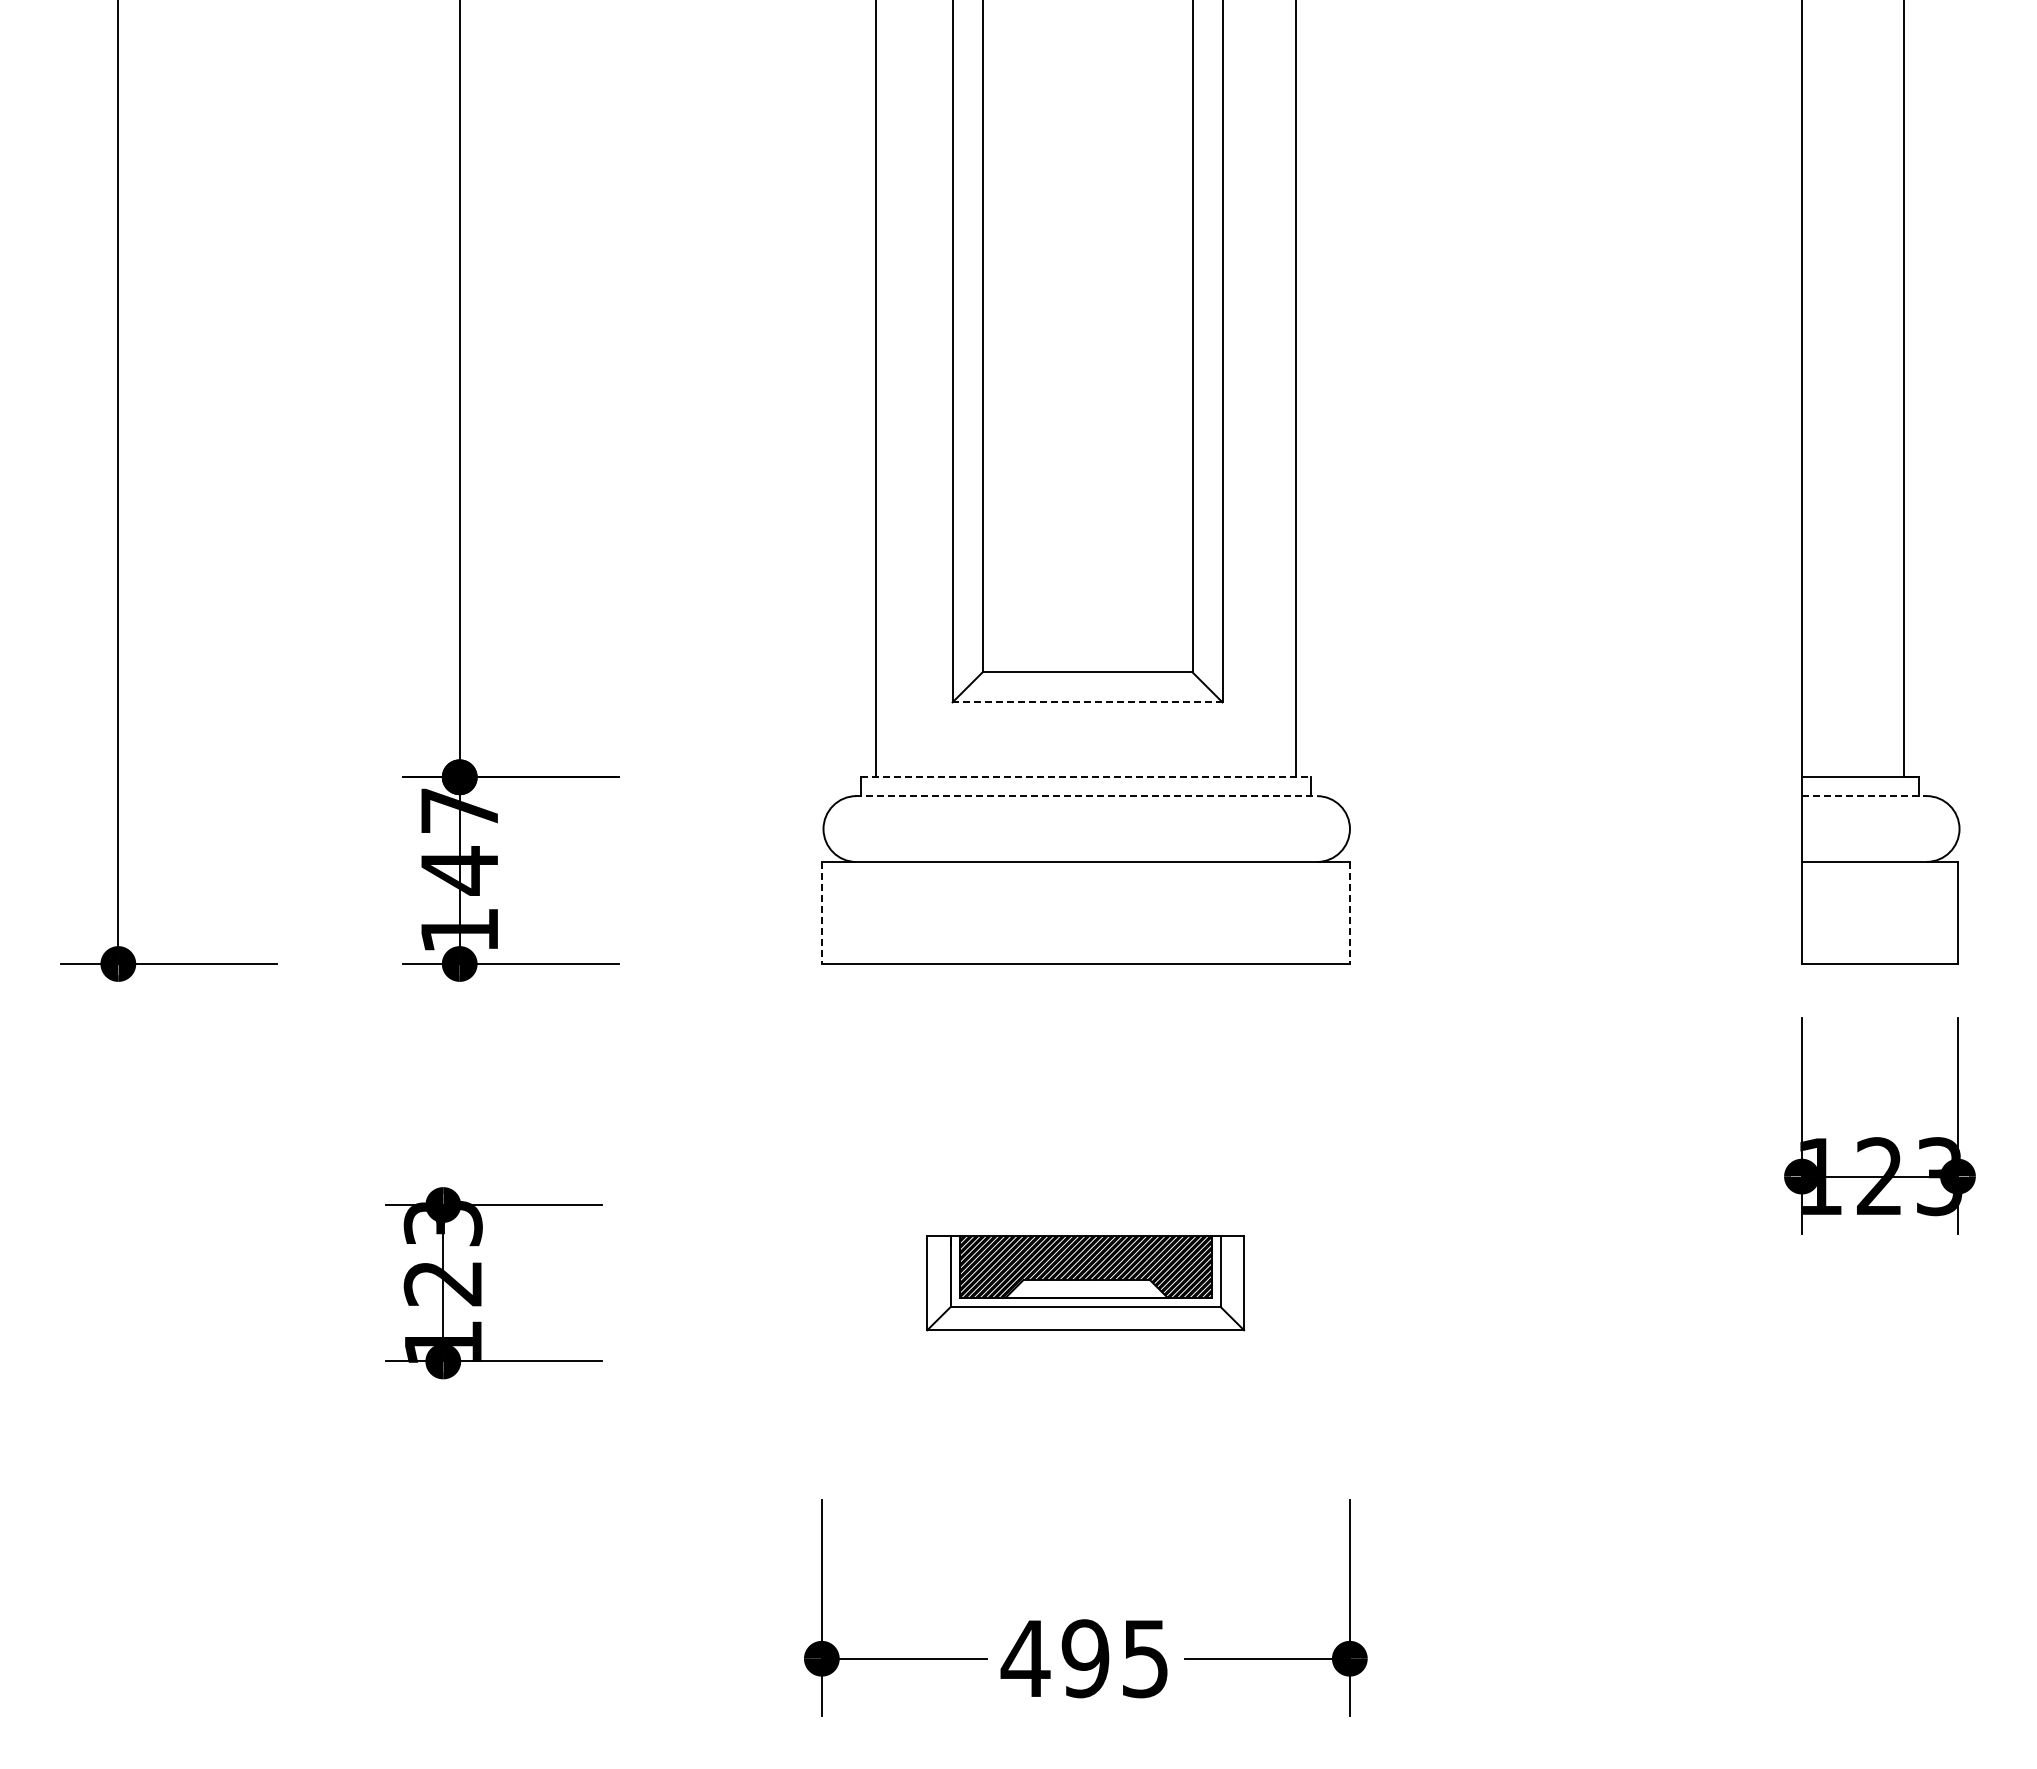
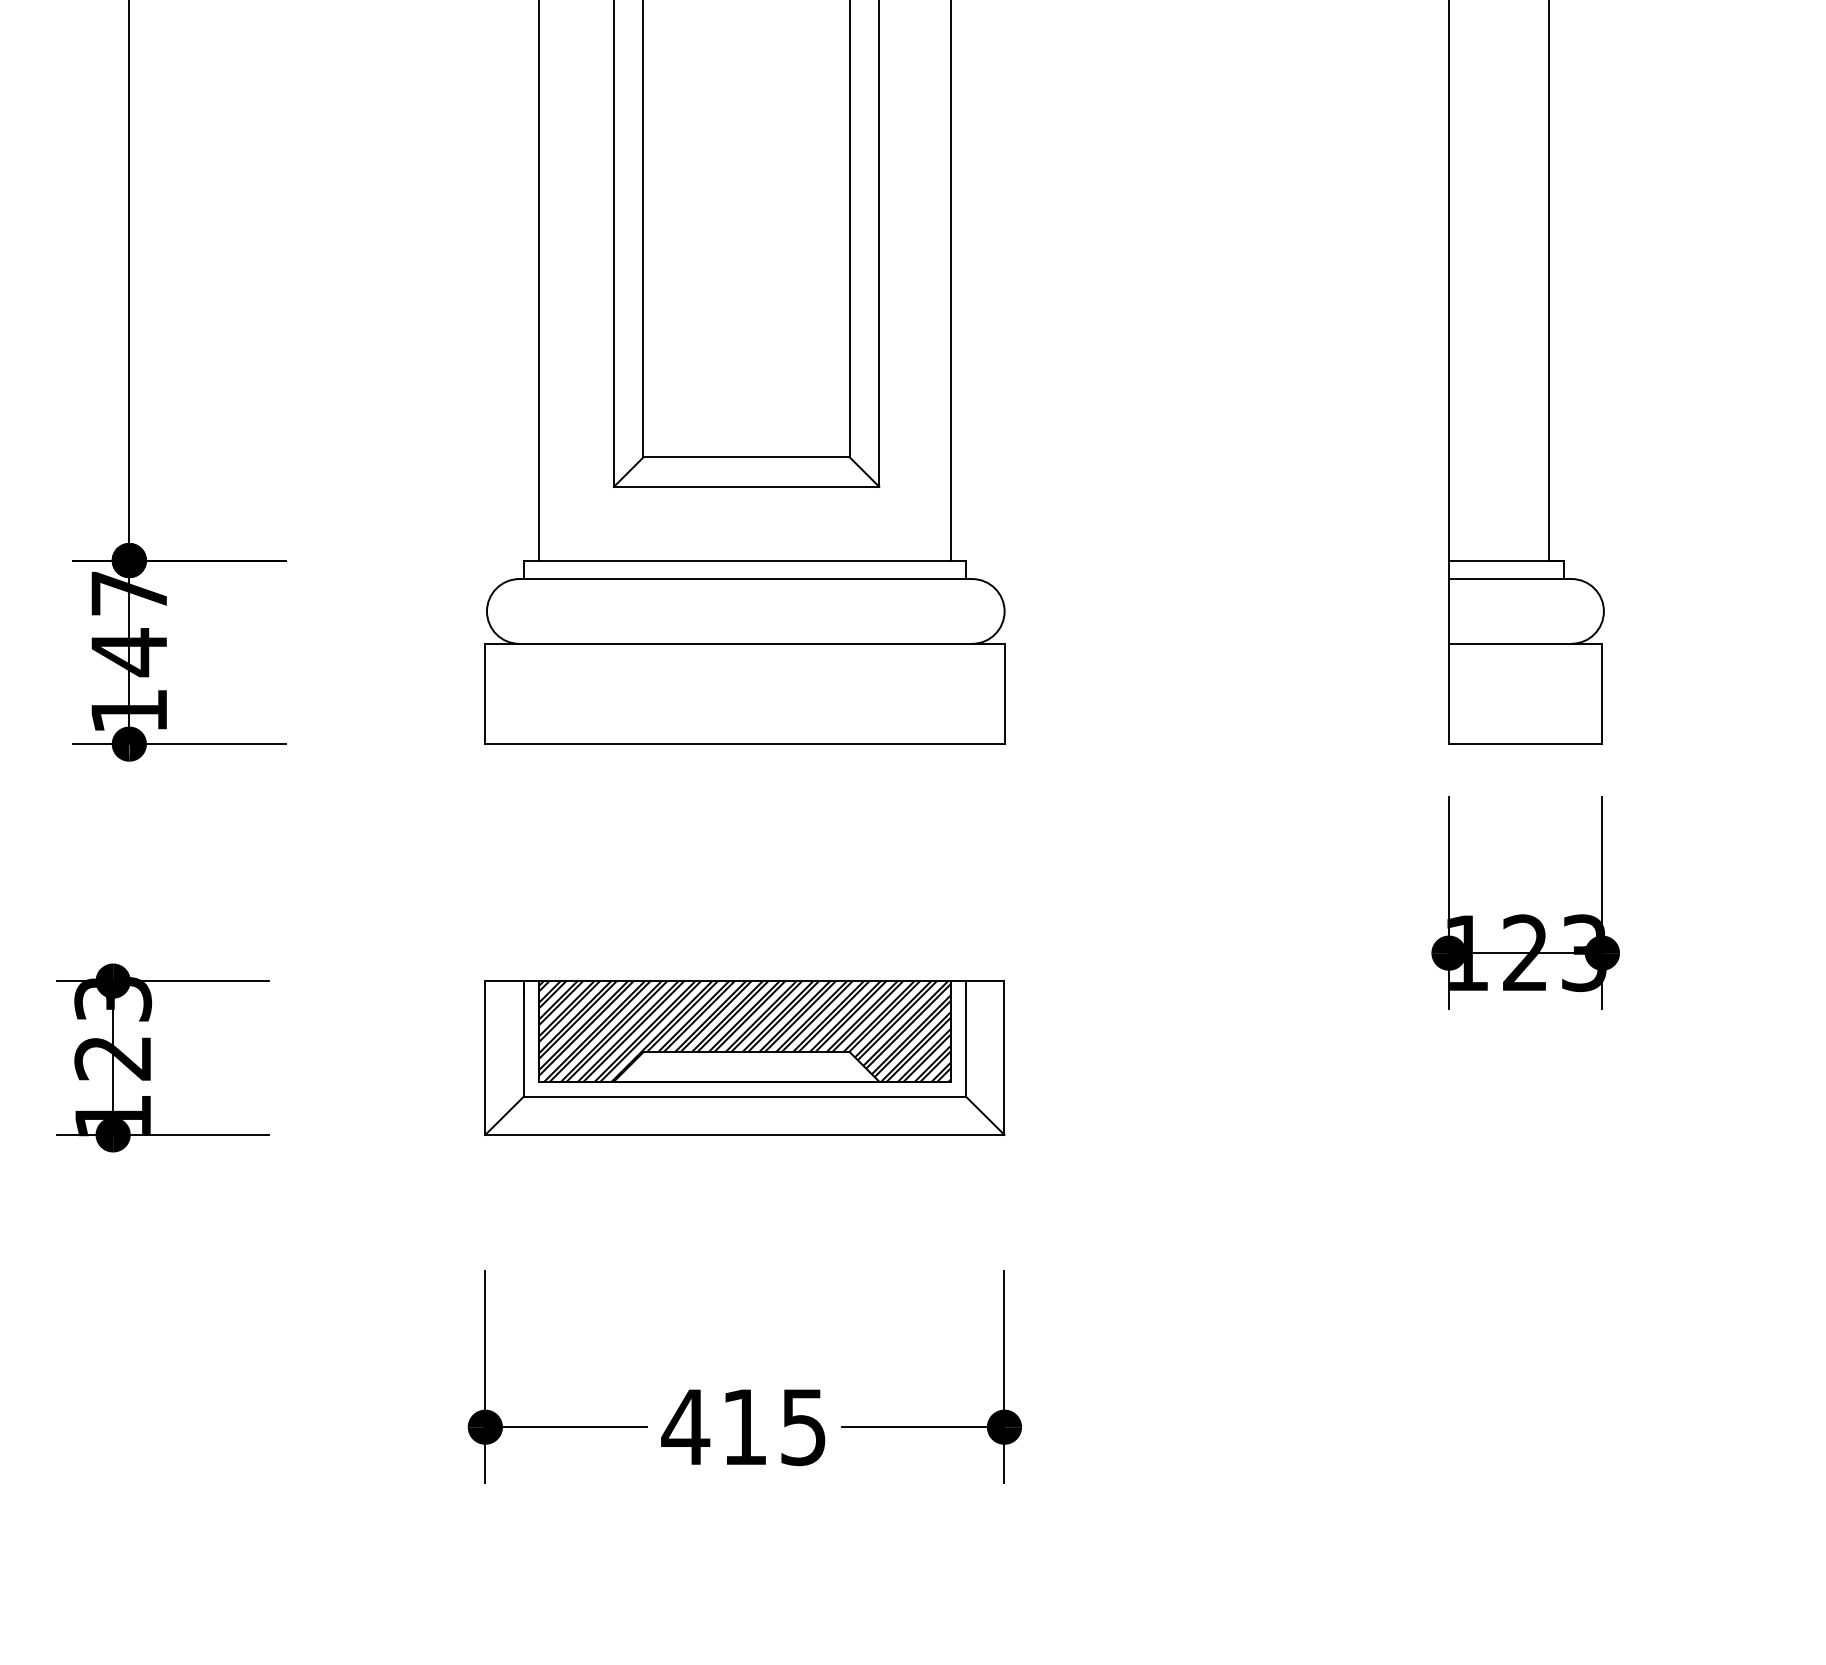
line: (1087, 702) -> (746, 487), dashed -> solid
line: (1085, 777) -> (744, 560), dashed -> solid
line: (1086, 796) -> (745, 579), dashed -> solid
line: (1864, 796) -> (1510, 579), dashed -> solid
line: (821, 913) -> (485, 694), dashed -> solid
line: (1349, 913) -> (1004, 694), dashed -> solid
part: (1085, 1283) -> (744, 1058), size x1.67
text: (1085, 1658) -> (744, 1426), 495 -> 415

